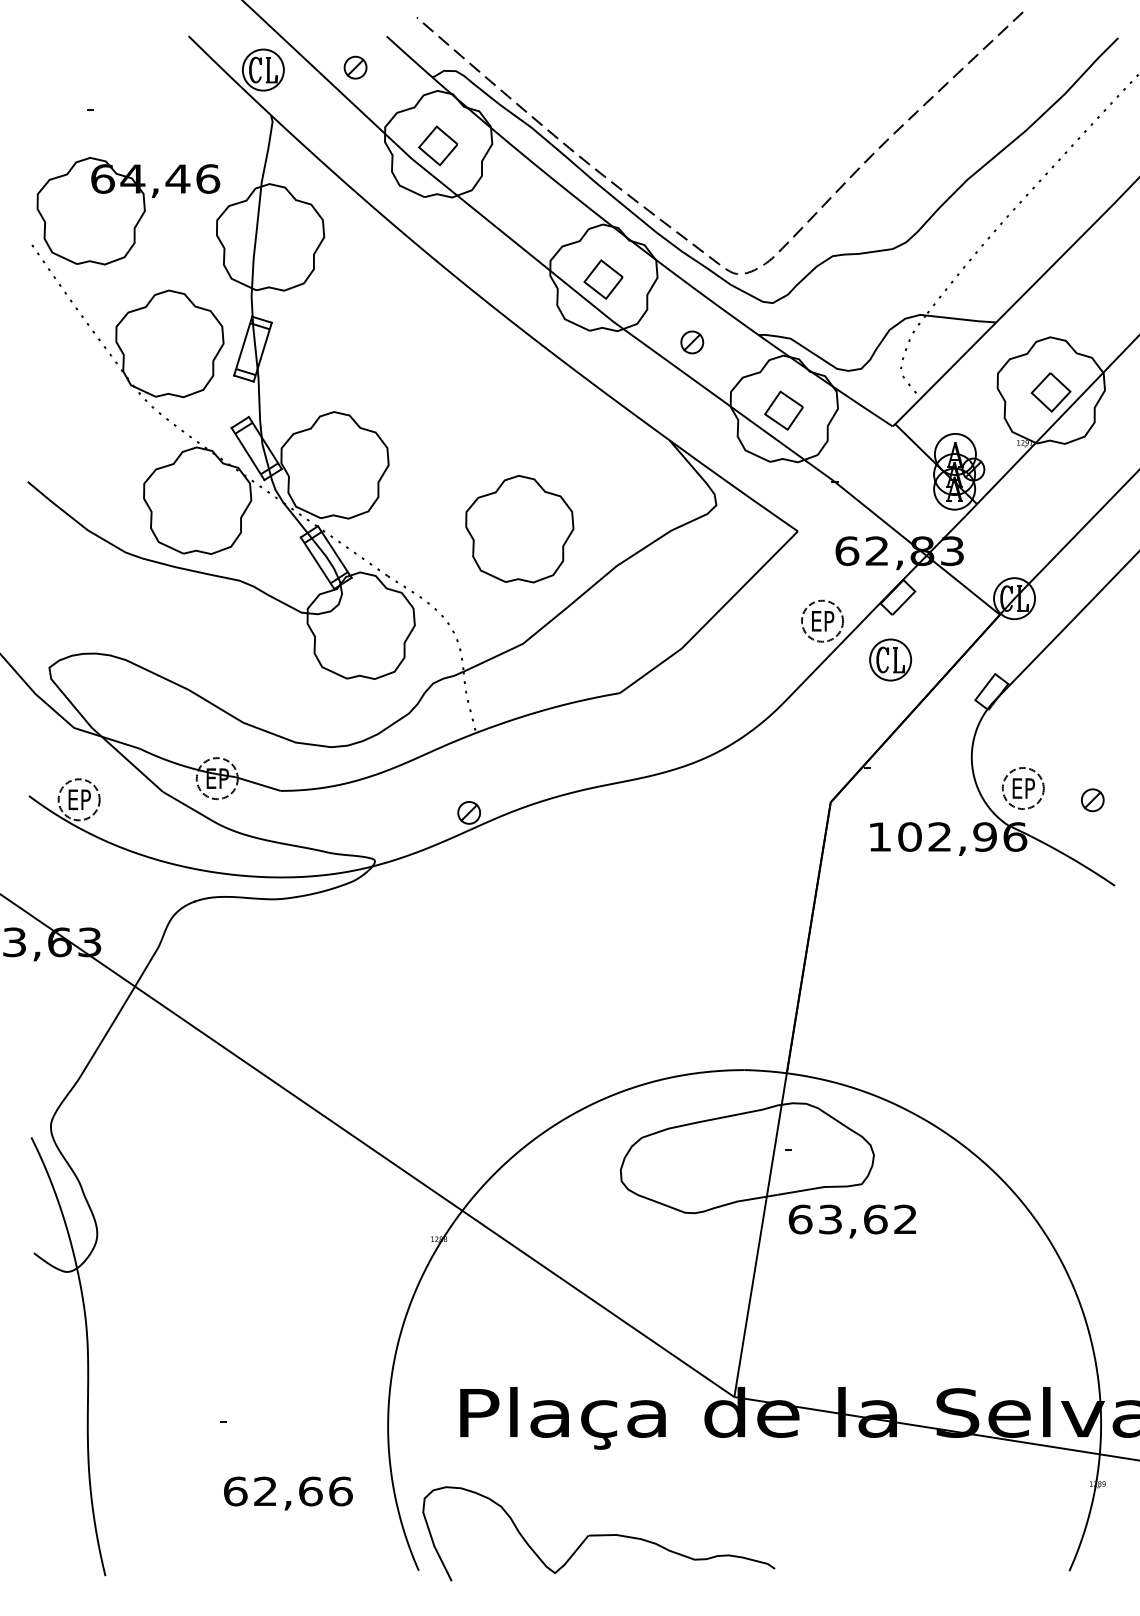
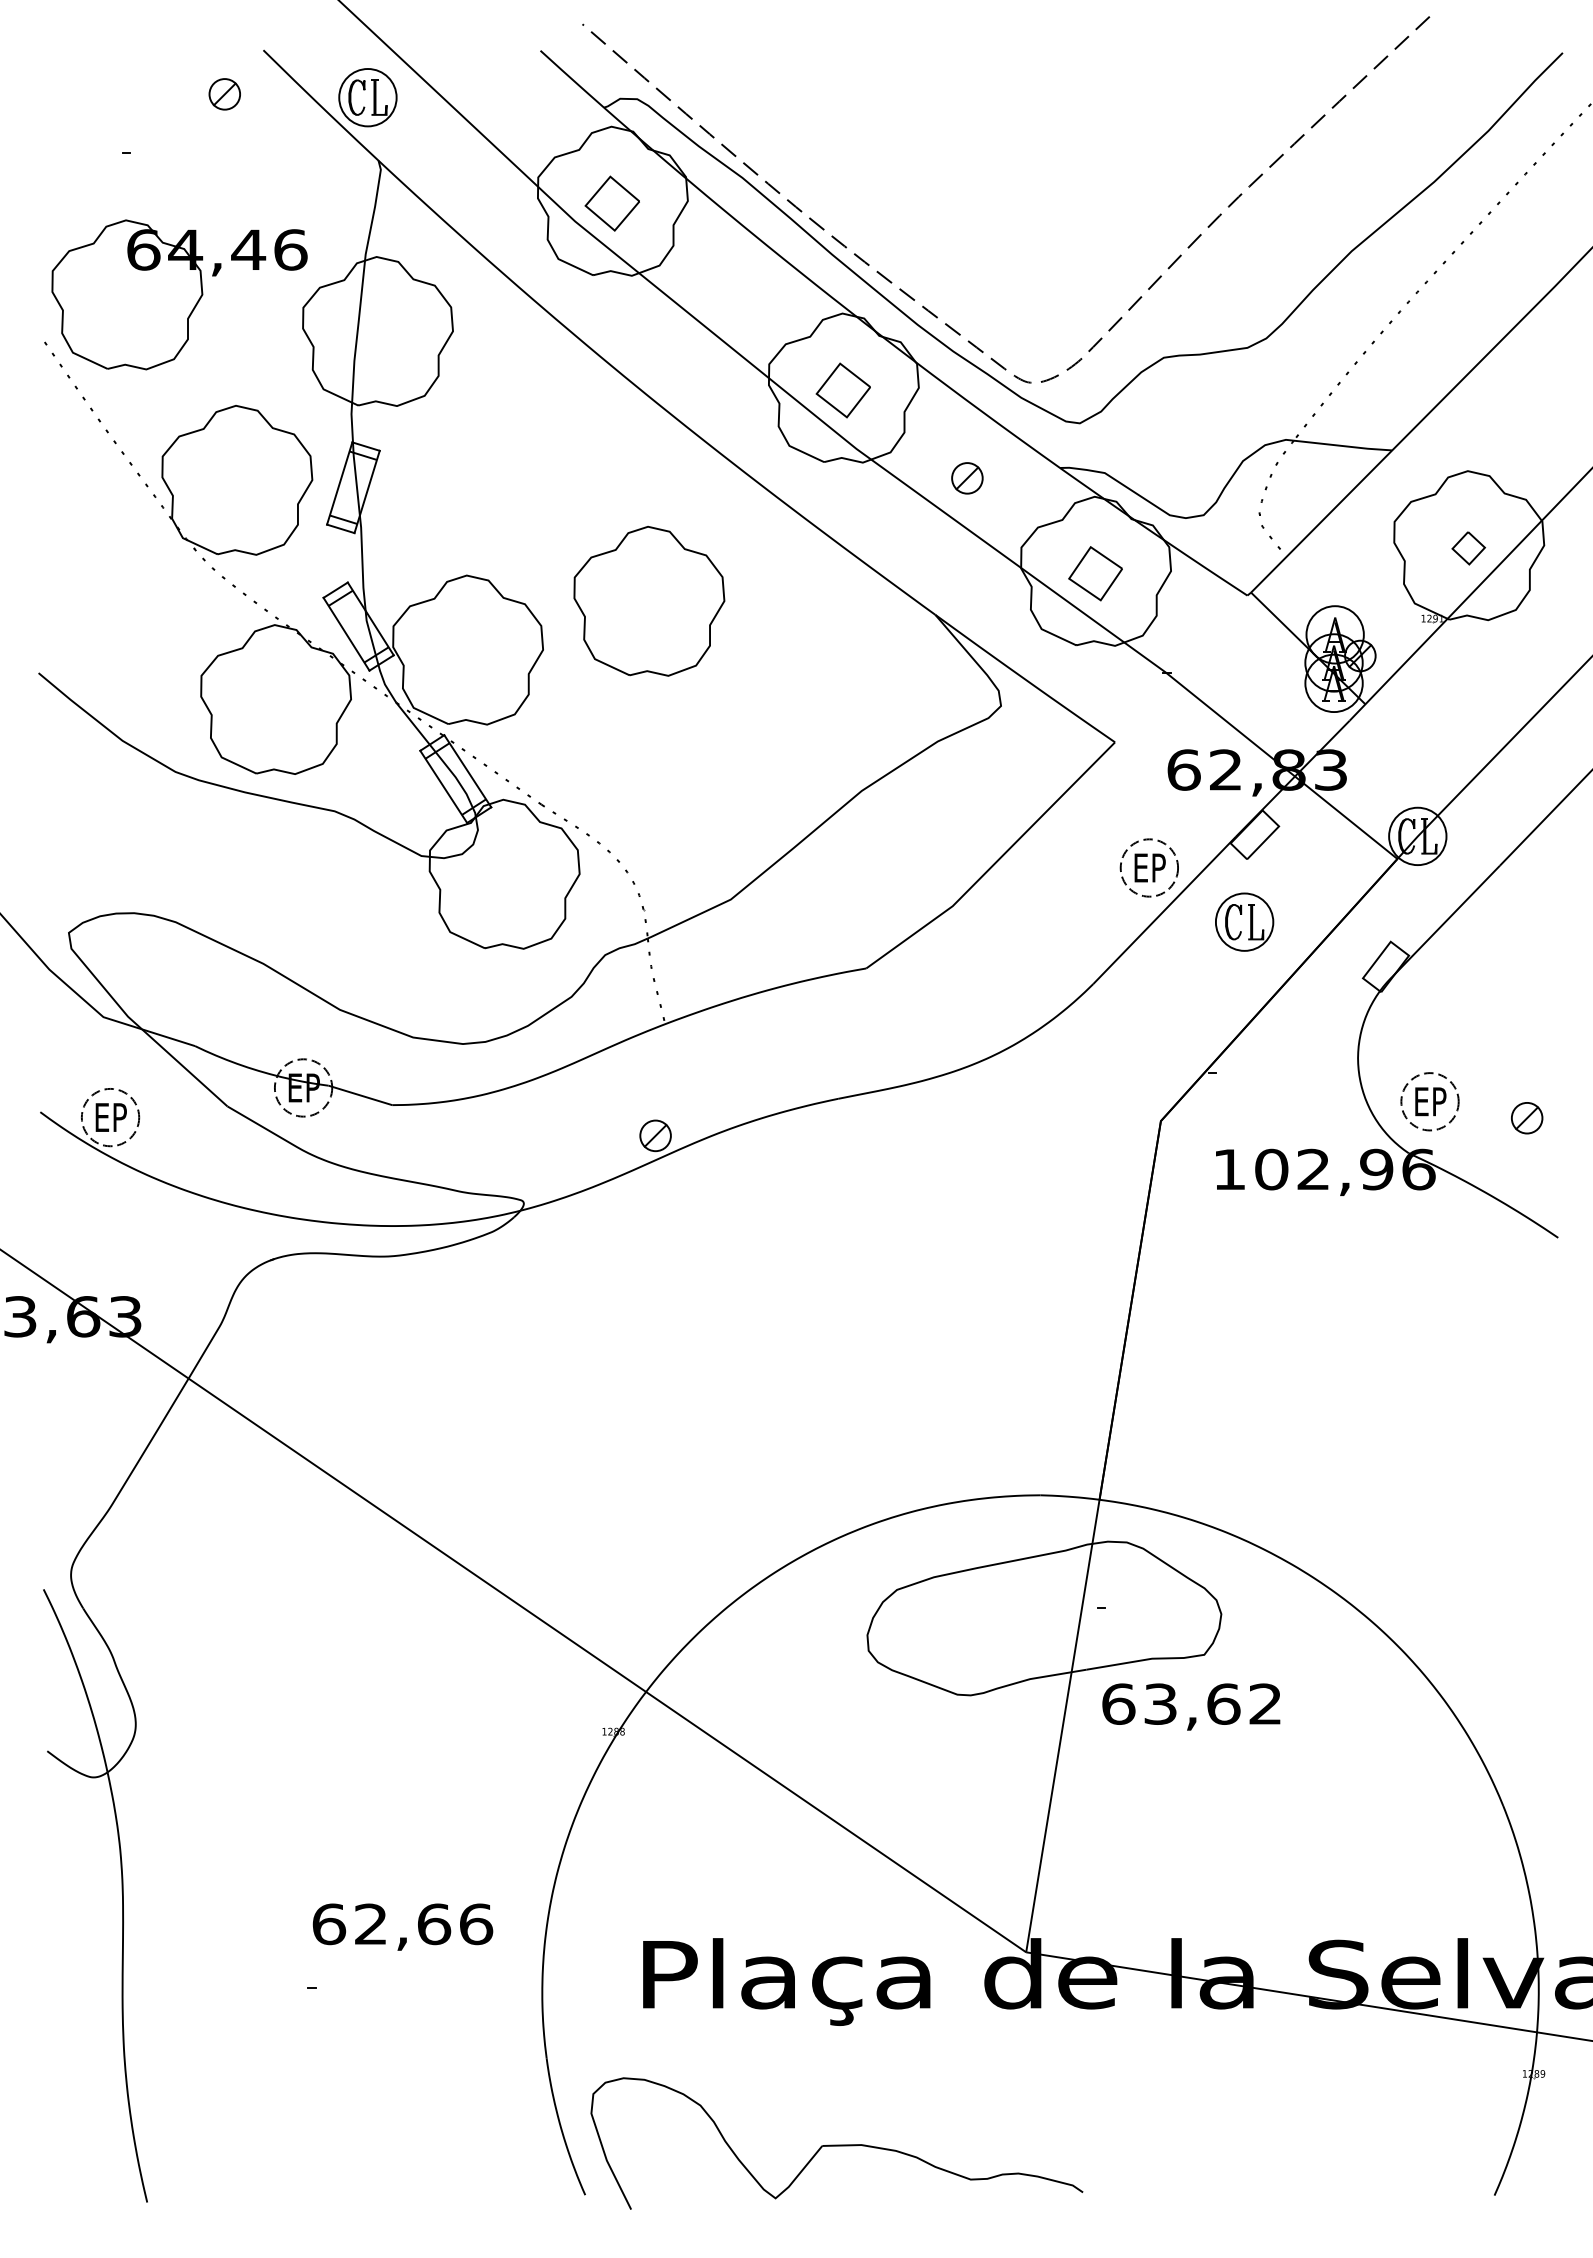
part: (355, 67) -> (224, 94), moved
part: (1050, 392) -> (1468, 548), size x0.6
part: (519, 528) -> (649, 600), moved
text: (288, 1493) -> (402, 1926), moved

